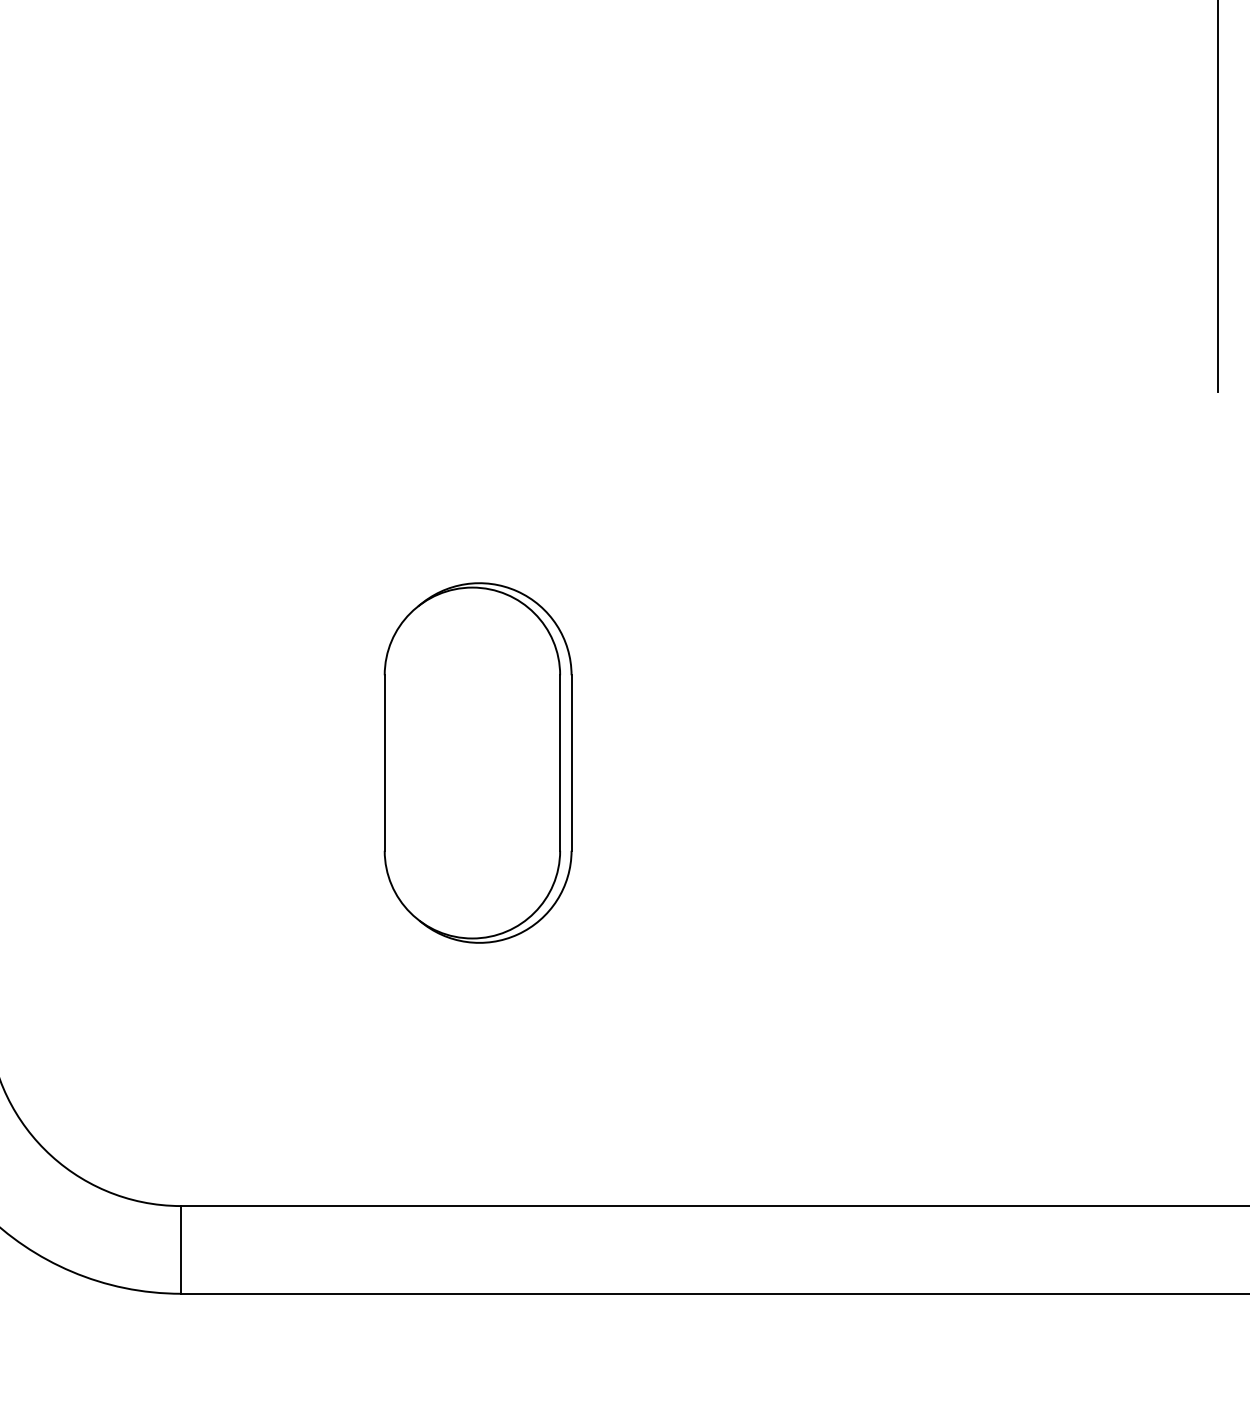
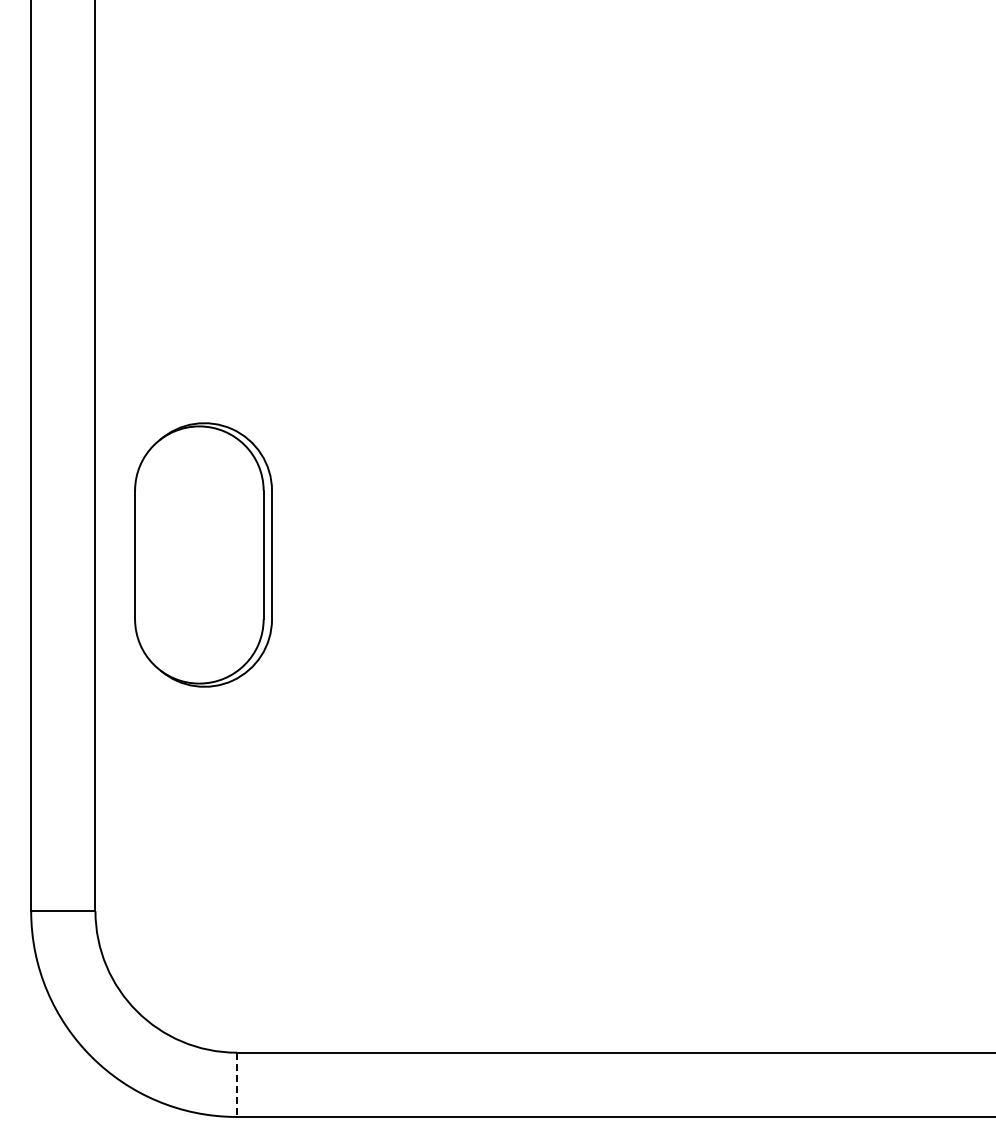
part: (478, 762) -> (203, 554), moved
line: (180, 1250) -> (236, 1085), solid -> dashed

